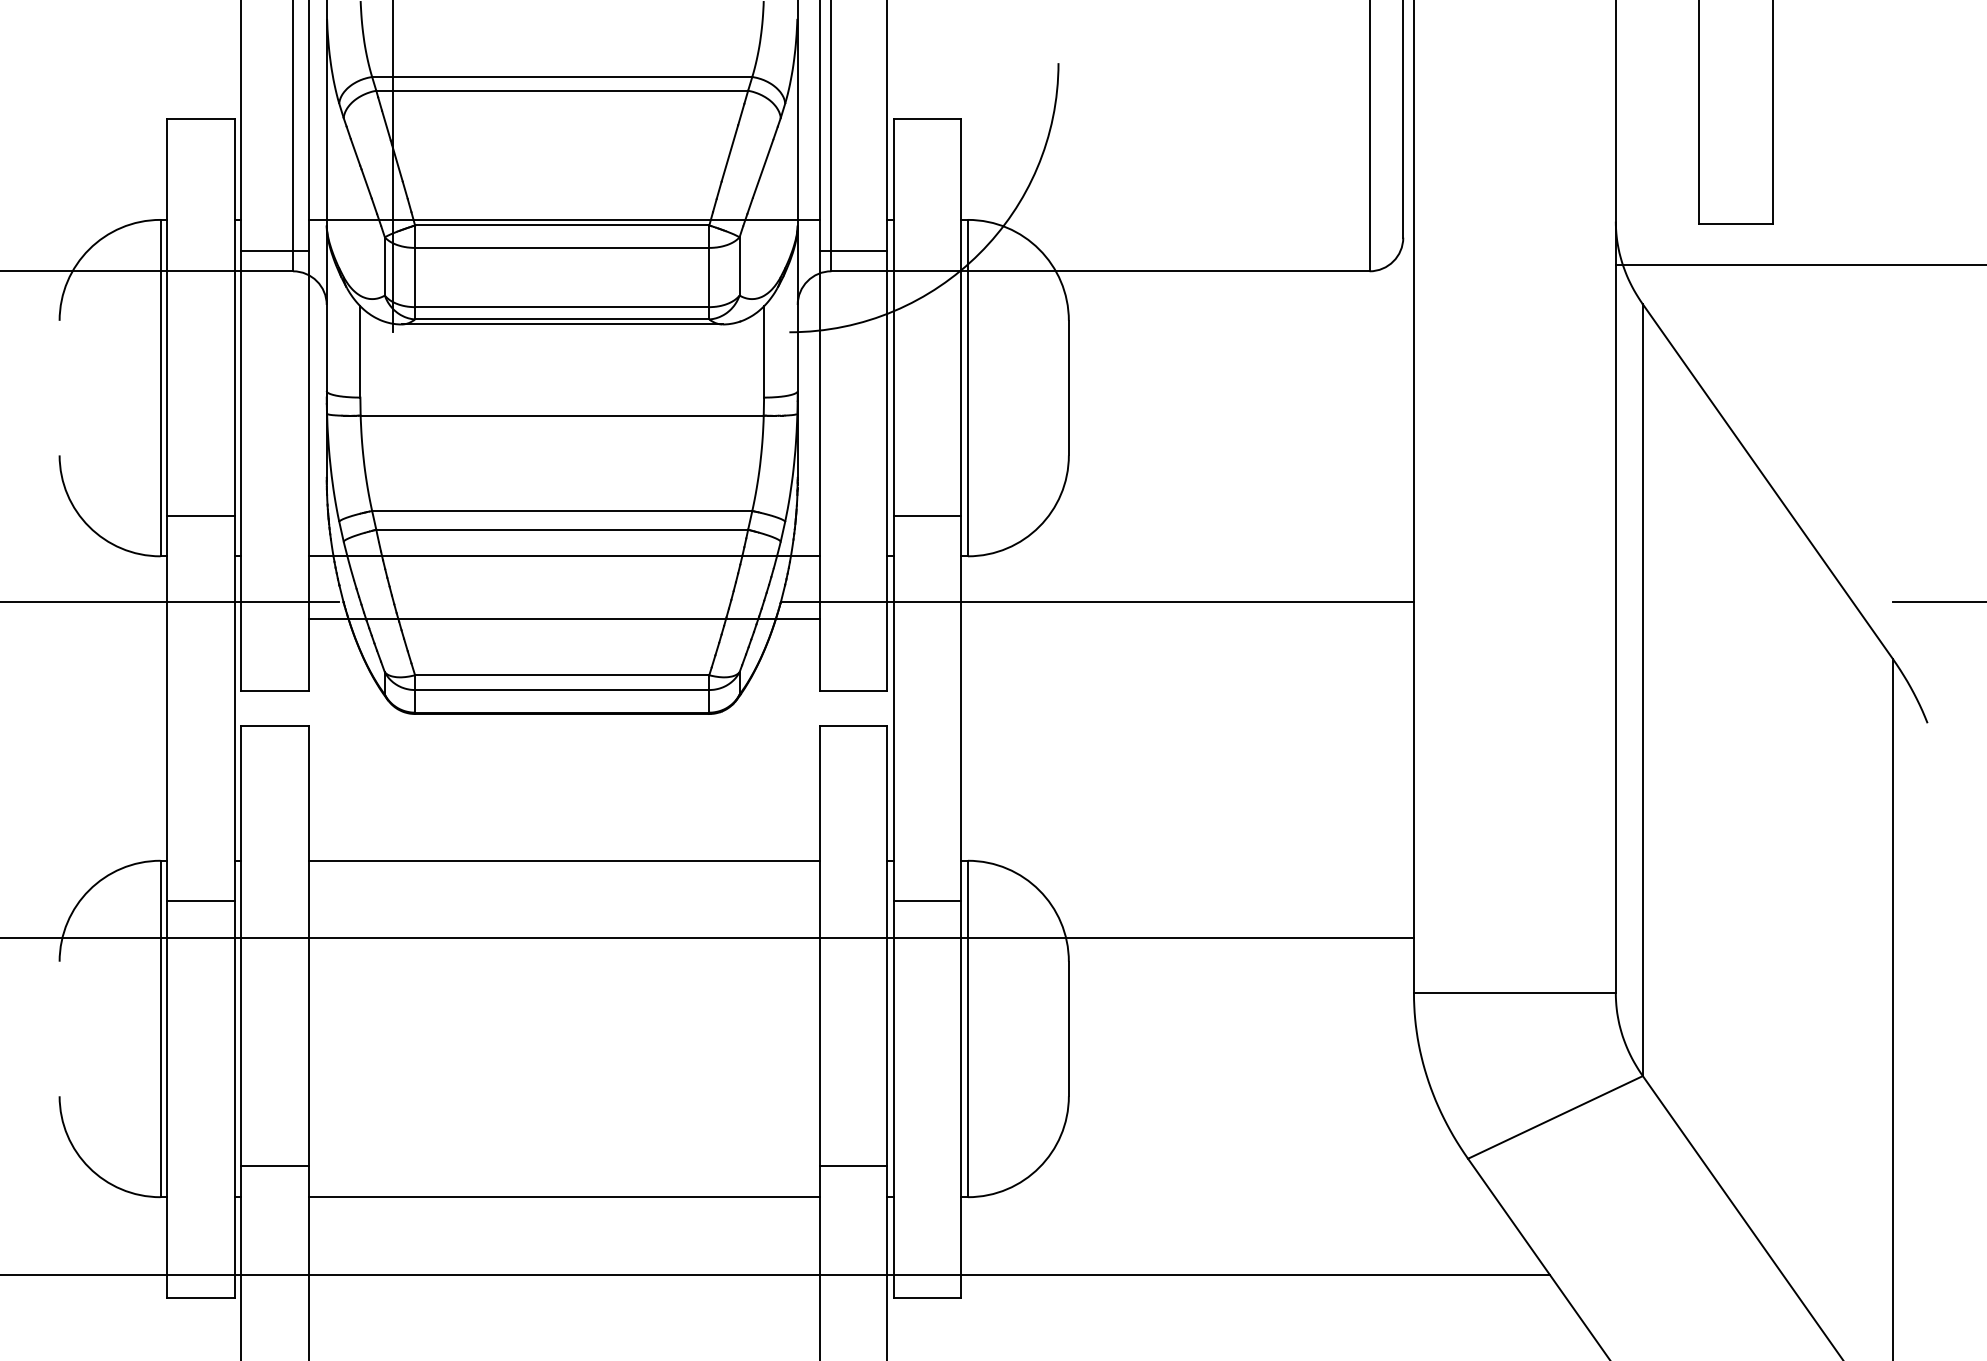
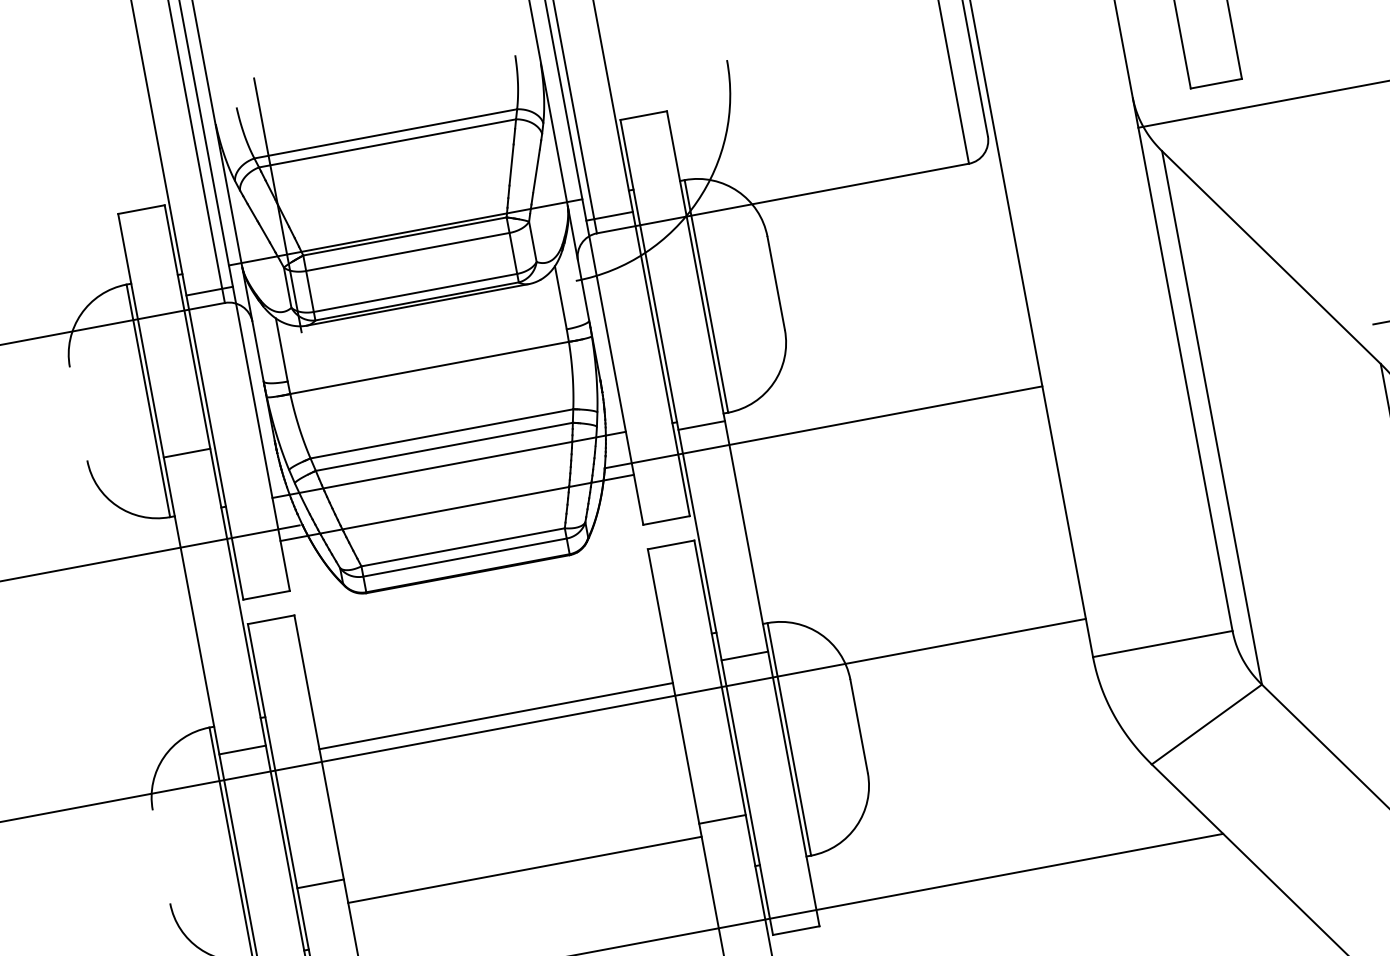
line: (200, 516) -> (186, 453), moved
line: (927, 516) -> (701, 425), moved
line: (563, 860) -> (495, 716), moved
line: (274, 1166) -> (320, 884), moved
line: (853, 1166) -> (722, 819), moved
line: (563, 1197) -> (524, 870), moved

